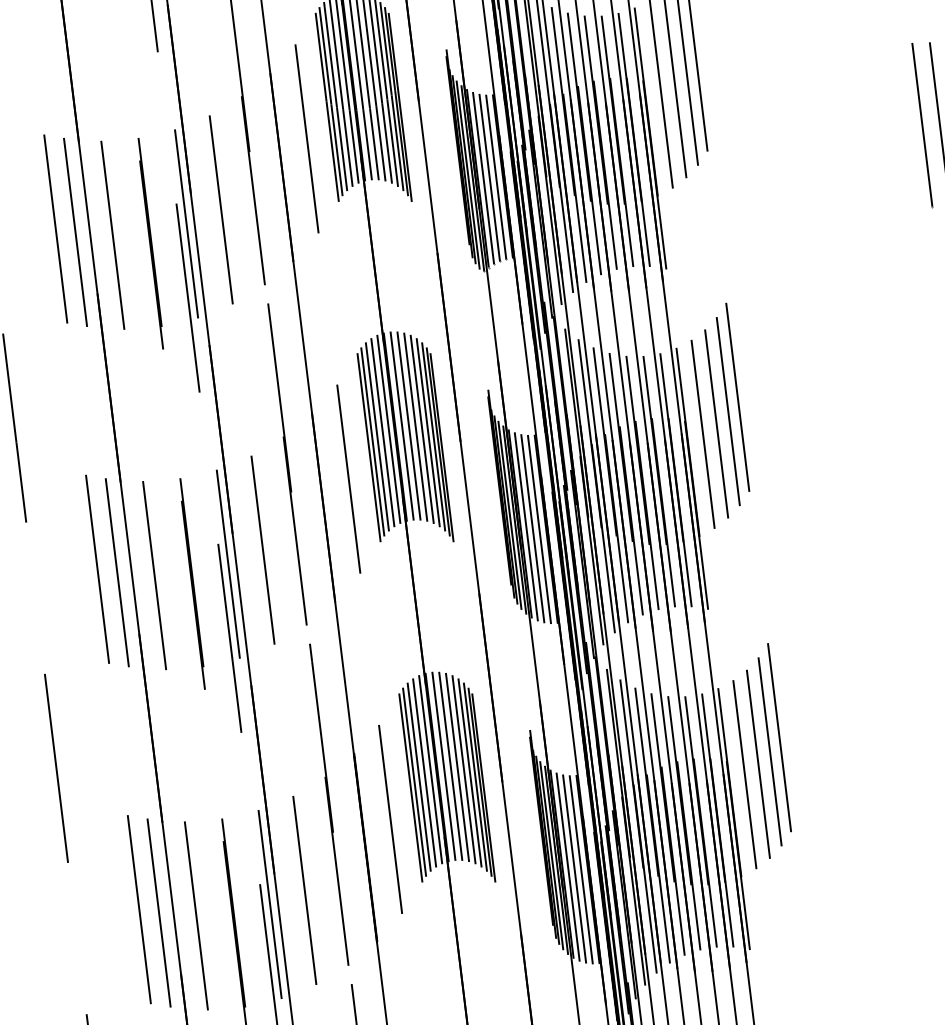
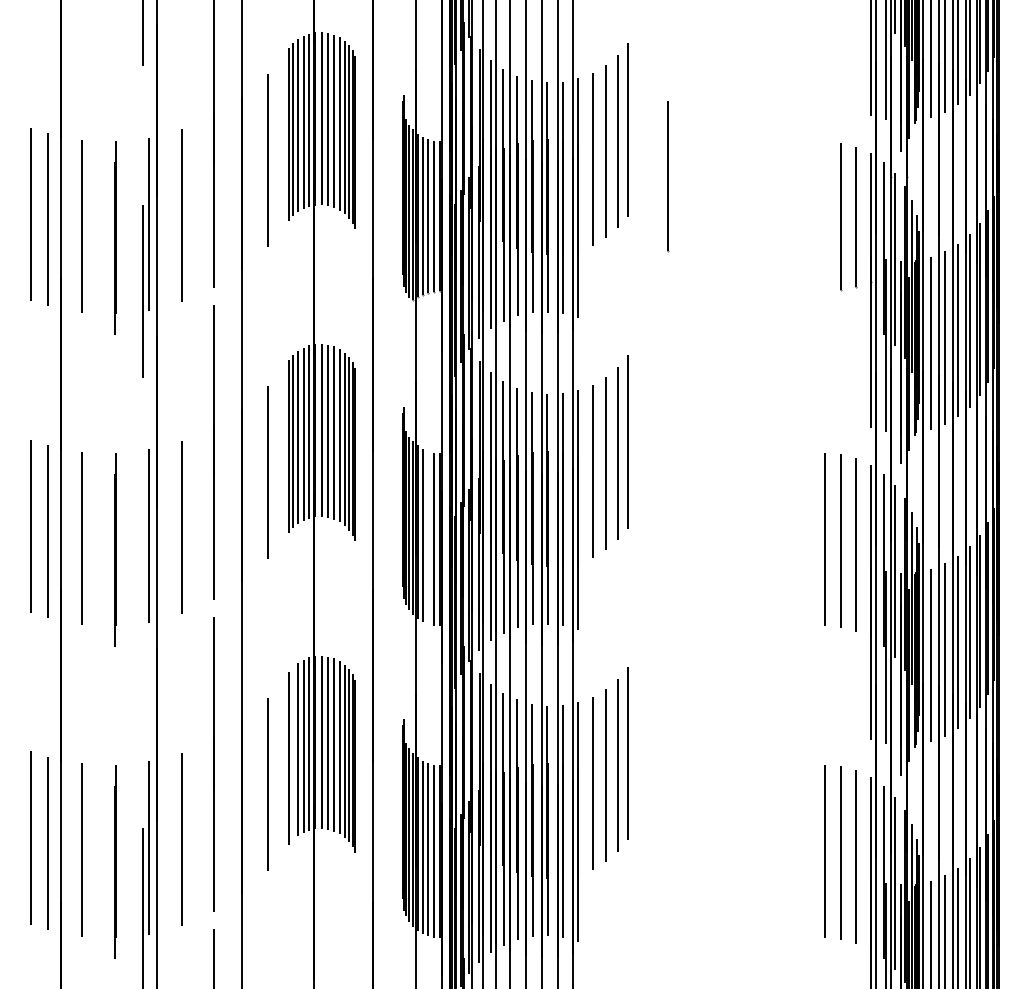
line: (923, 125) -> (668, 176), moved
line: (532, 528) -> (428, 537), removed
line: (229, 637) -> (142, 602), removed
line: (414, 782) -> (293, 753), removed

